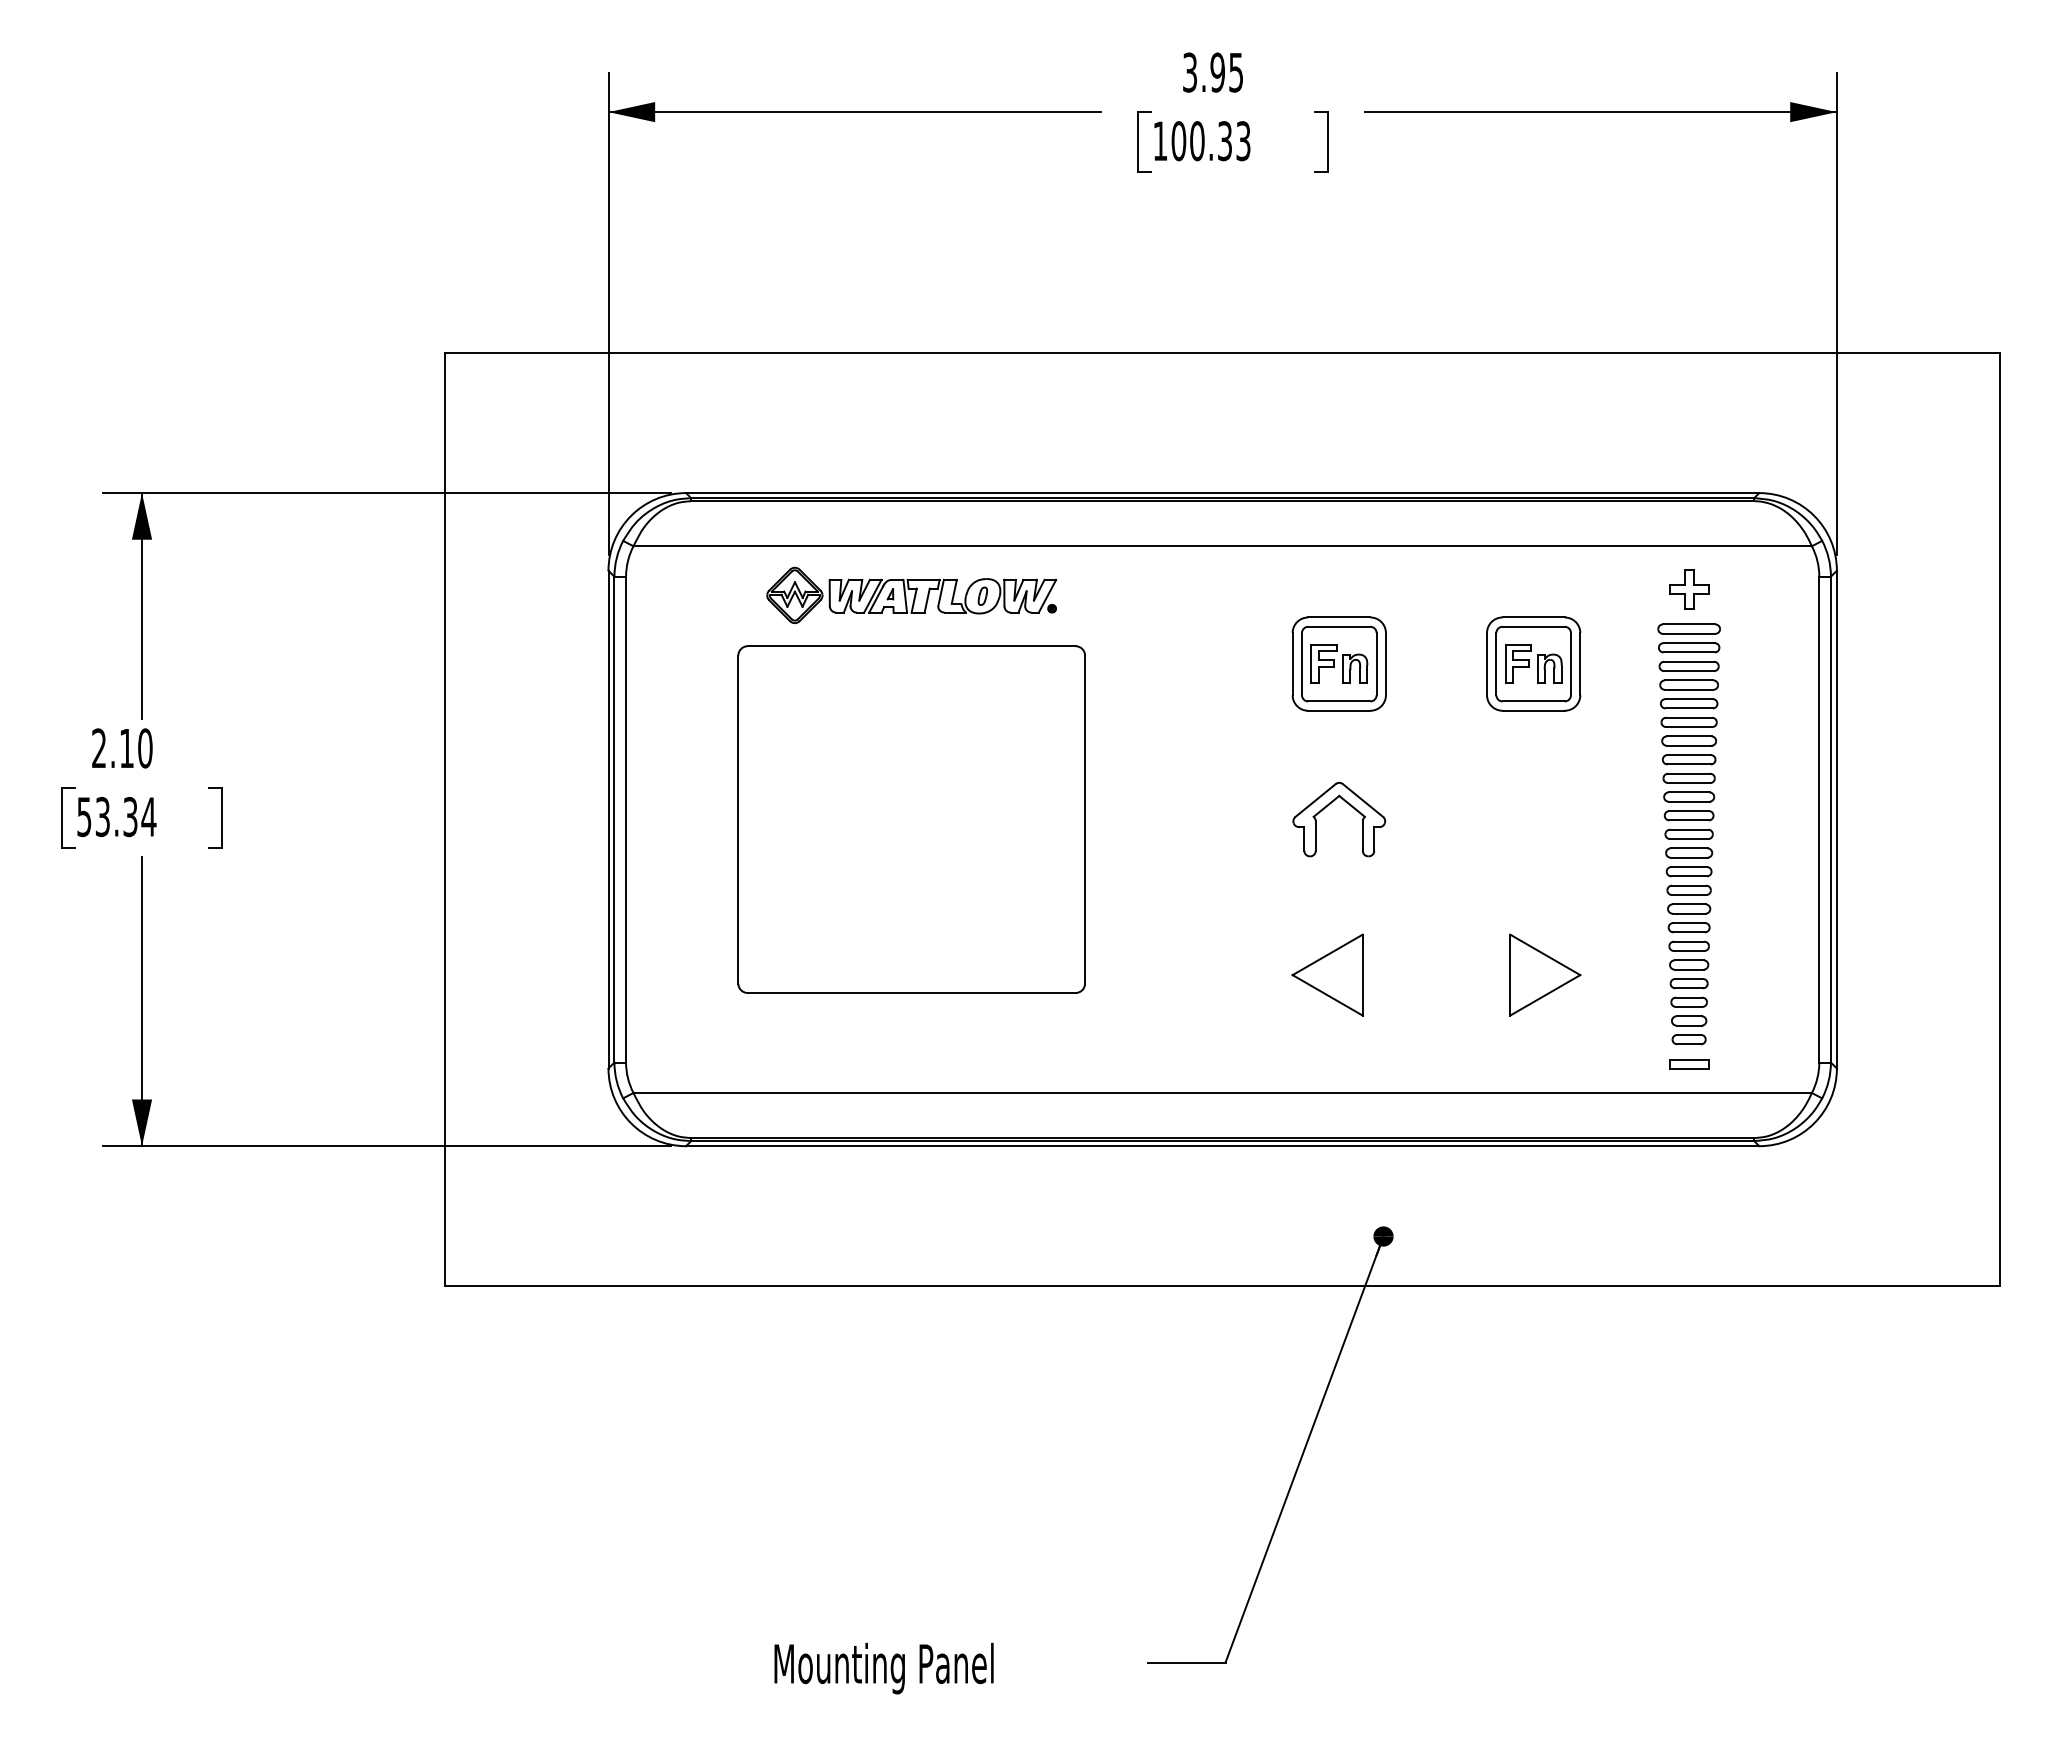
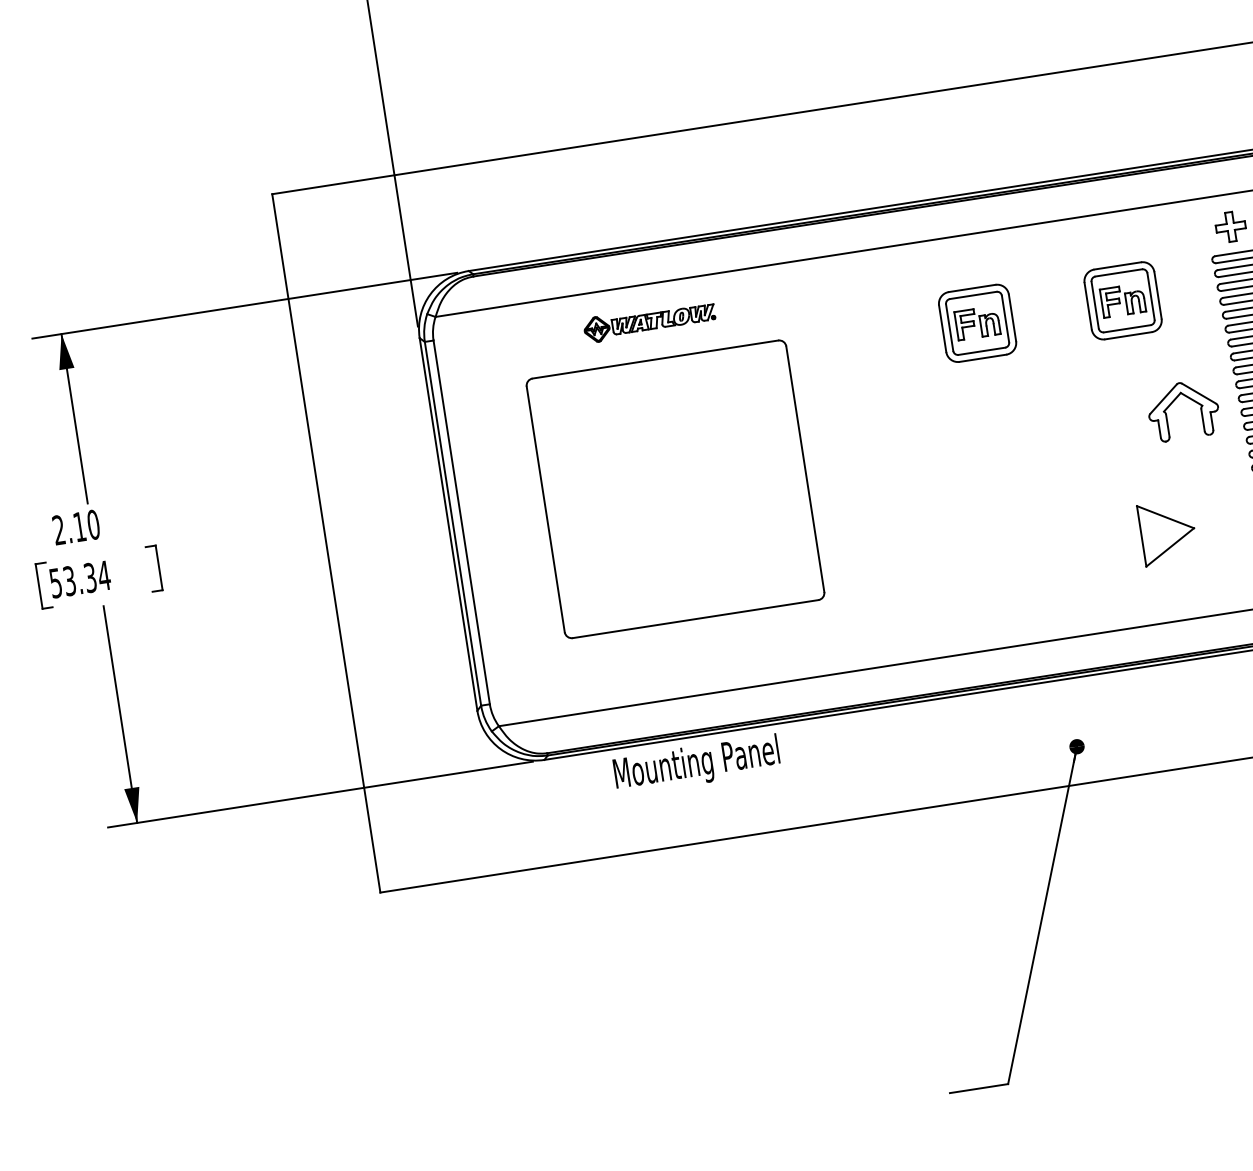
part: (911, 594) -> (649, 320), size x0.6
part: (1351, 807) -> (1191, 400), moved
part: (1327, 974) -> (1004, 557), removed
text: (883, 1668) -> (696, 764), moved

